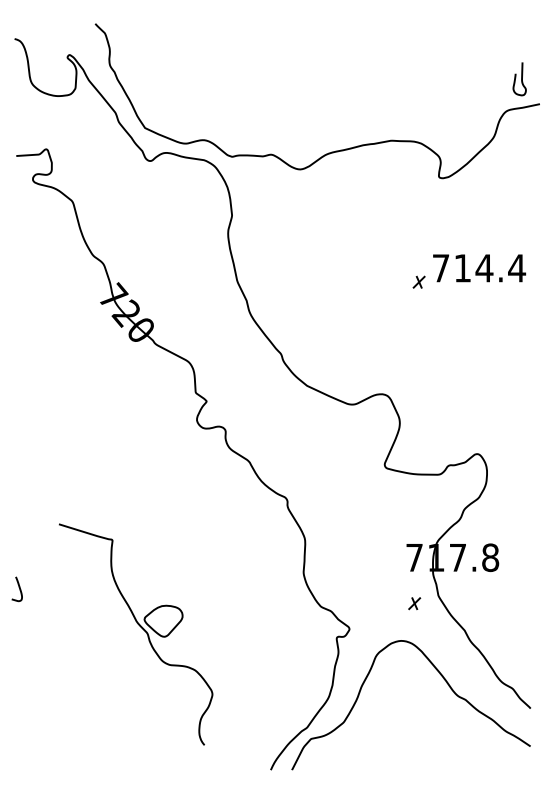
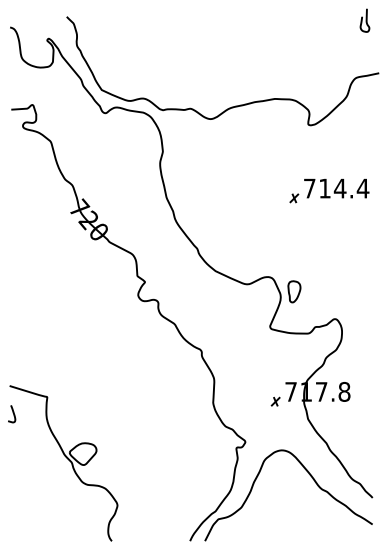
curve: (521, 79) -> (366, 20), moved
part: (418, 415) -> (293, 291), added
part: (414, 603) -> (275, 401), moved
part: (141, 628) -> (67, 459), moved

